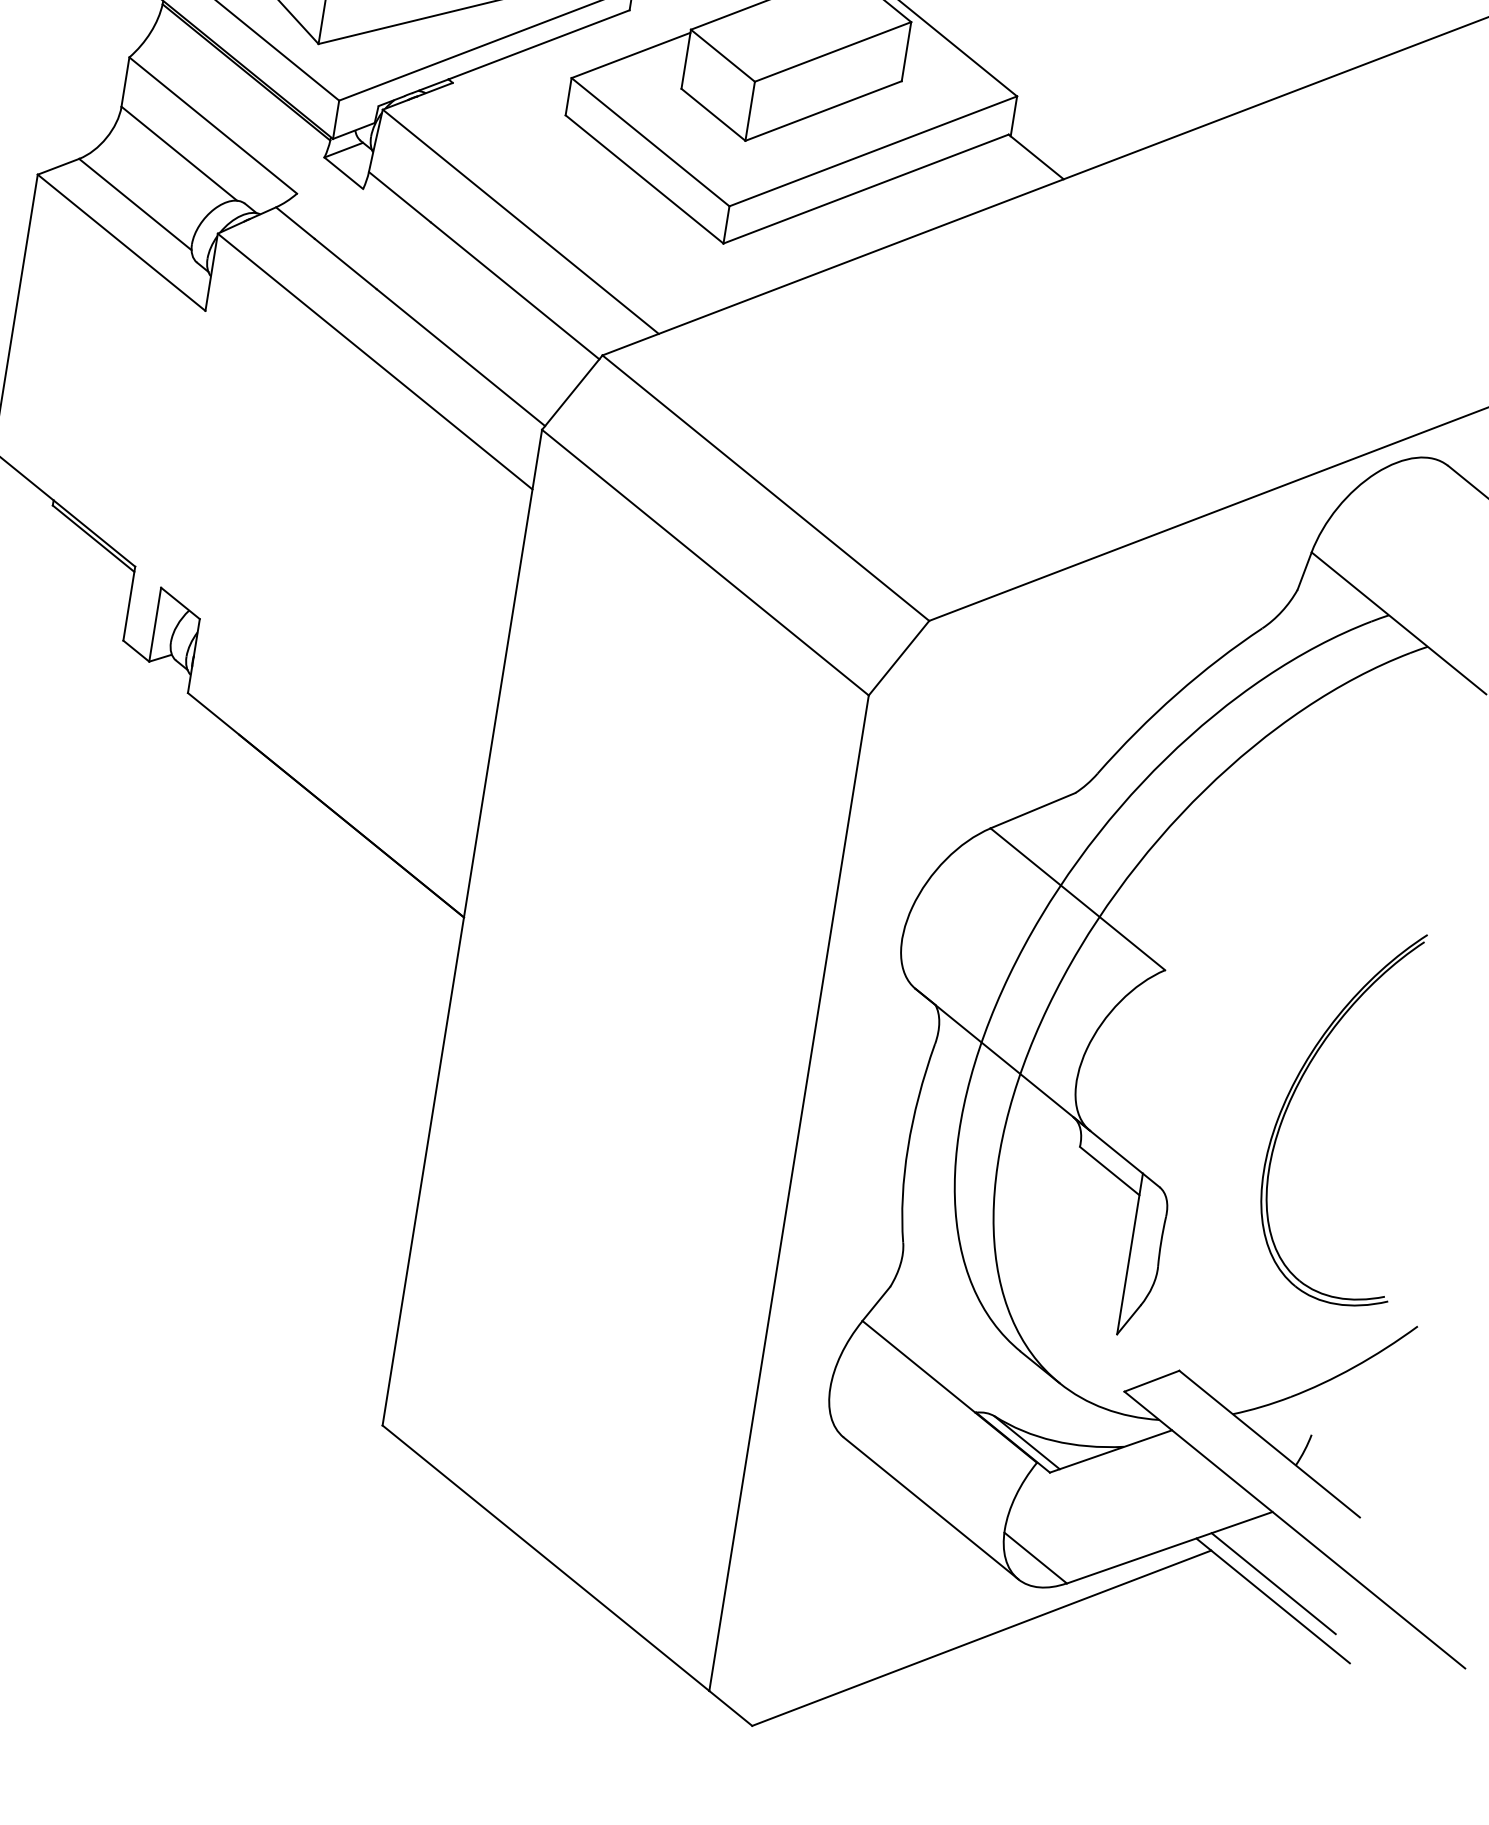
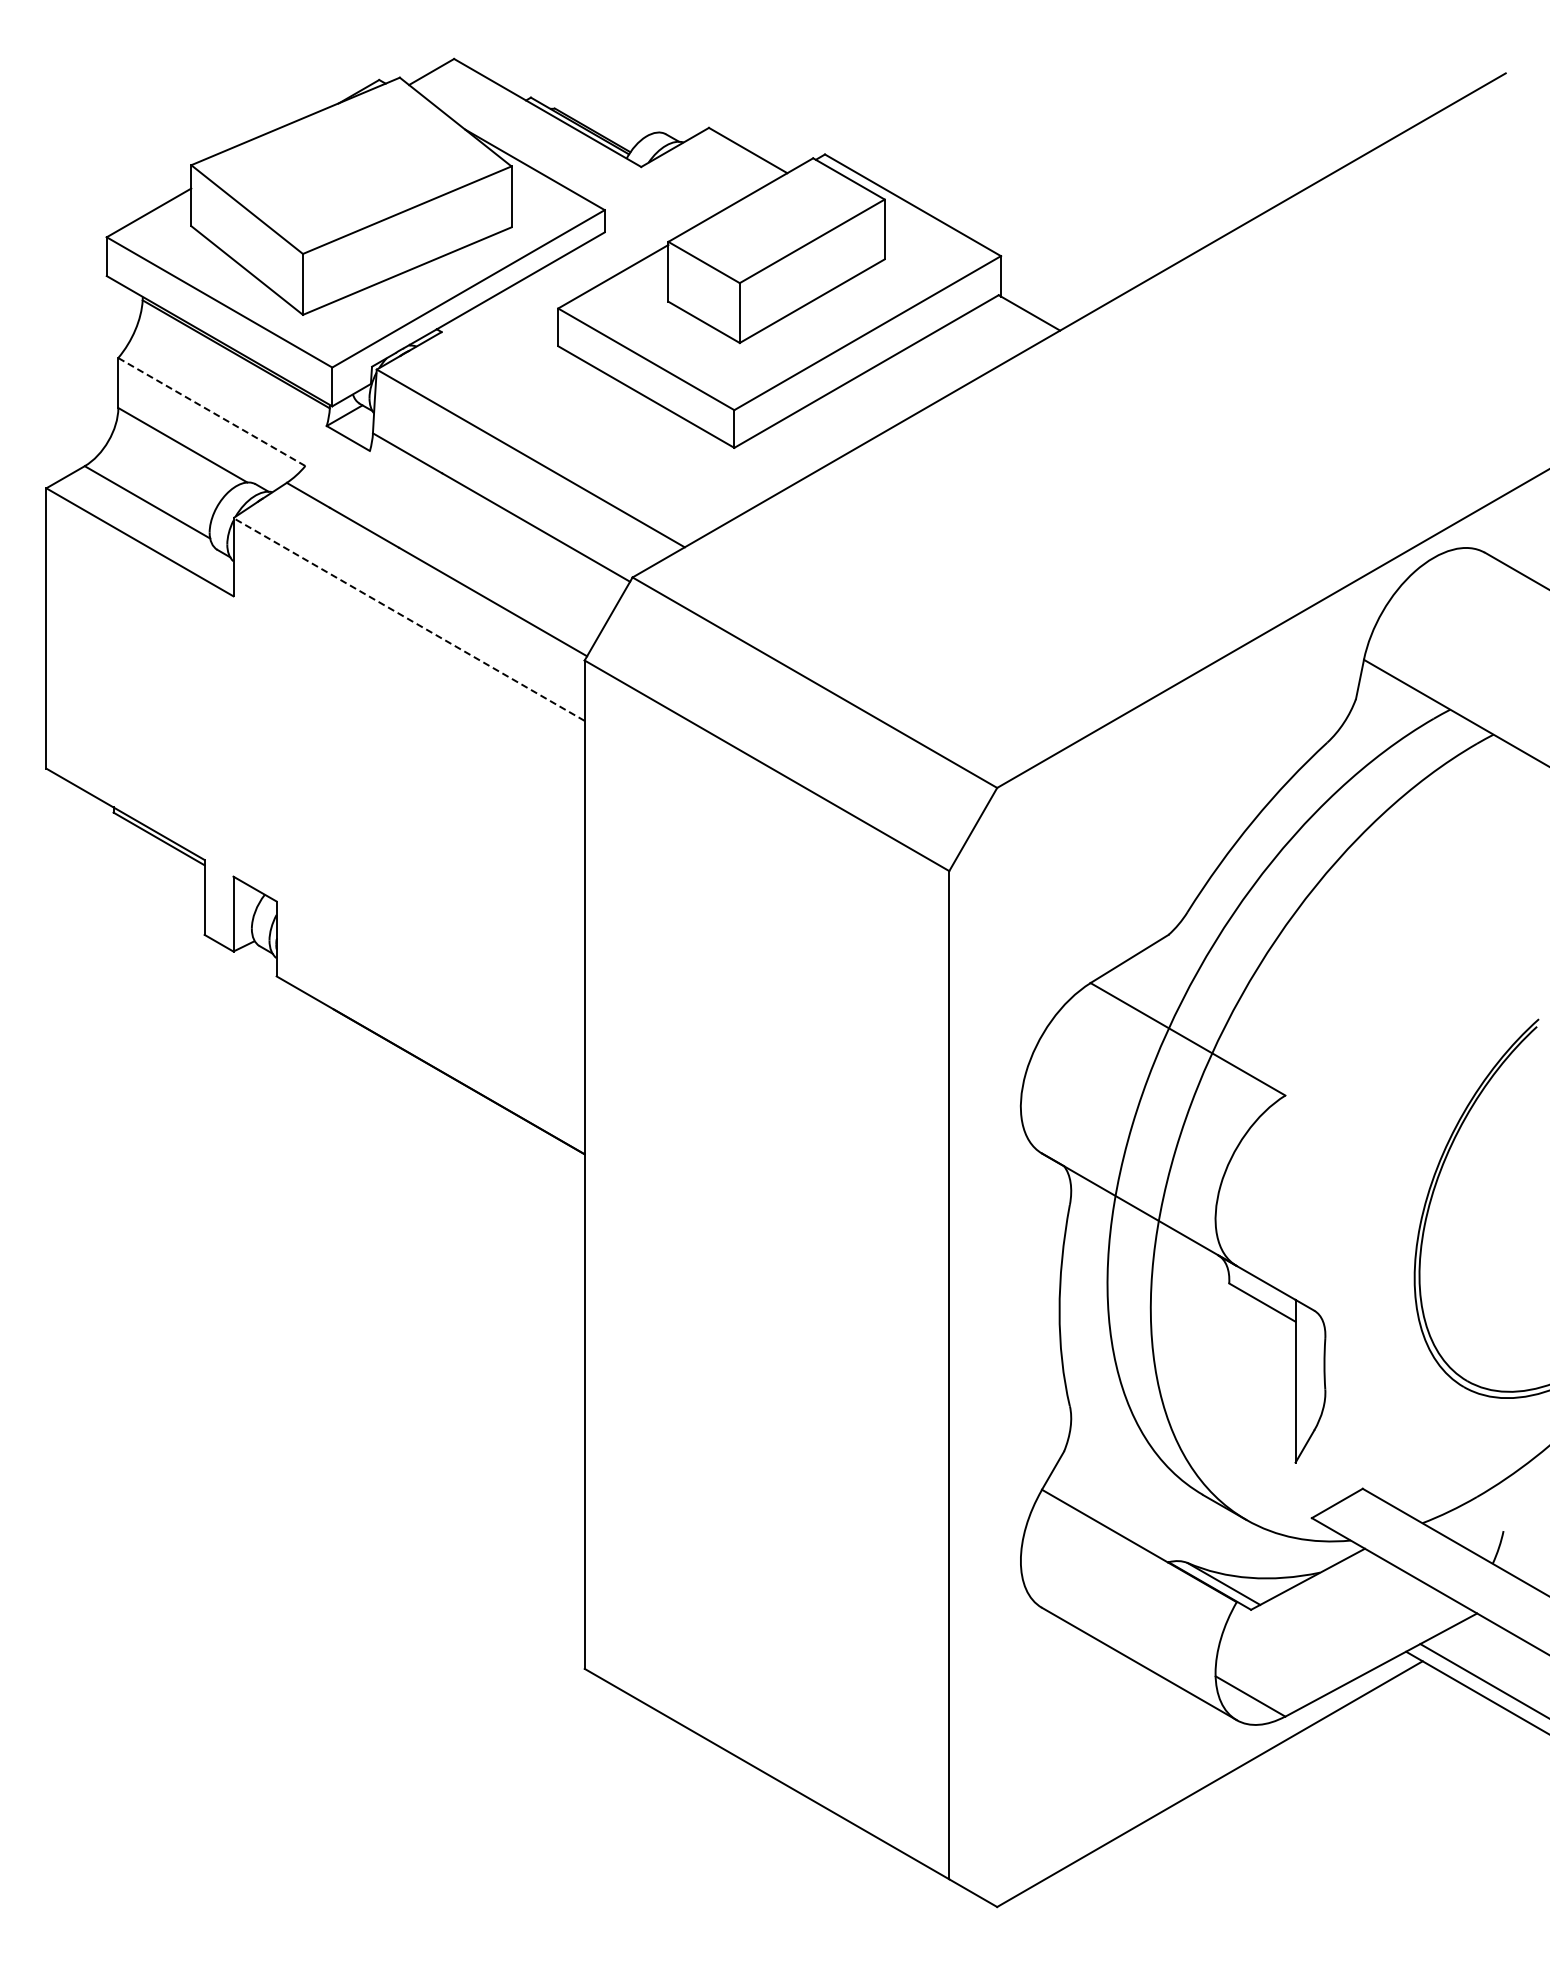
line: (213, 126) -> (212, 412), solid -> dashed
line: (375, 361) -> (409, 619), solid -> dashed

